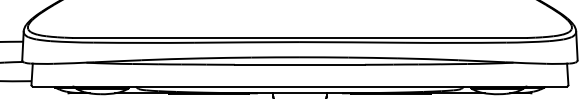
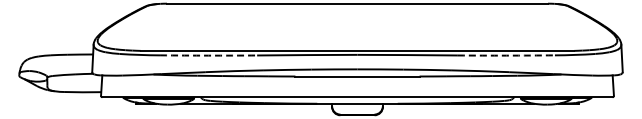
arc: (143, 42) -> (208, 55), solid -> dashed
arc: (455, 42) -> (506, 55), solid -> dashed

